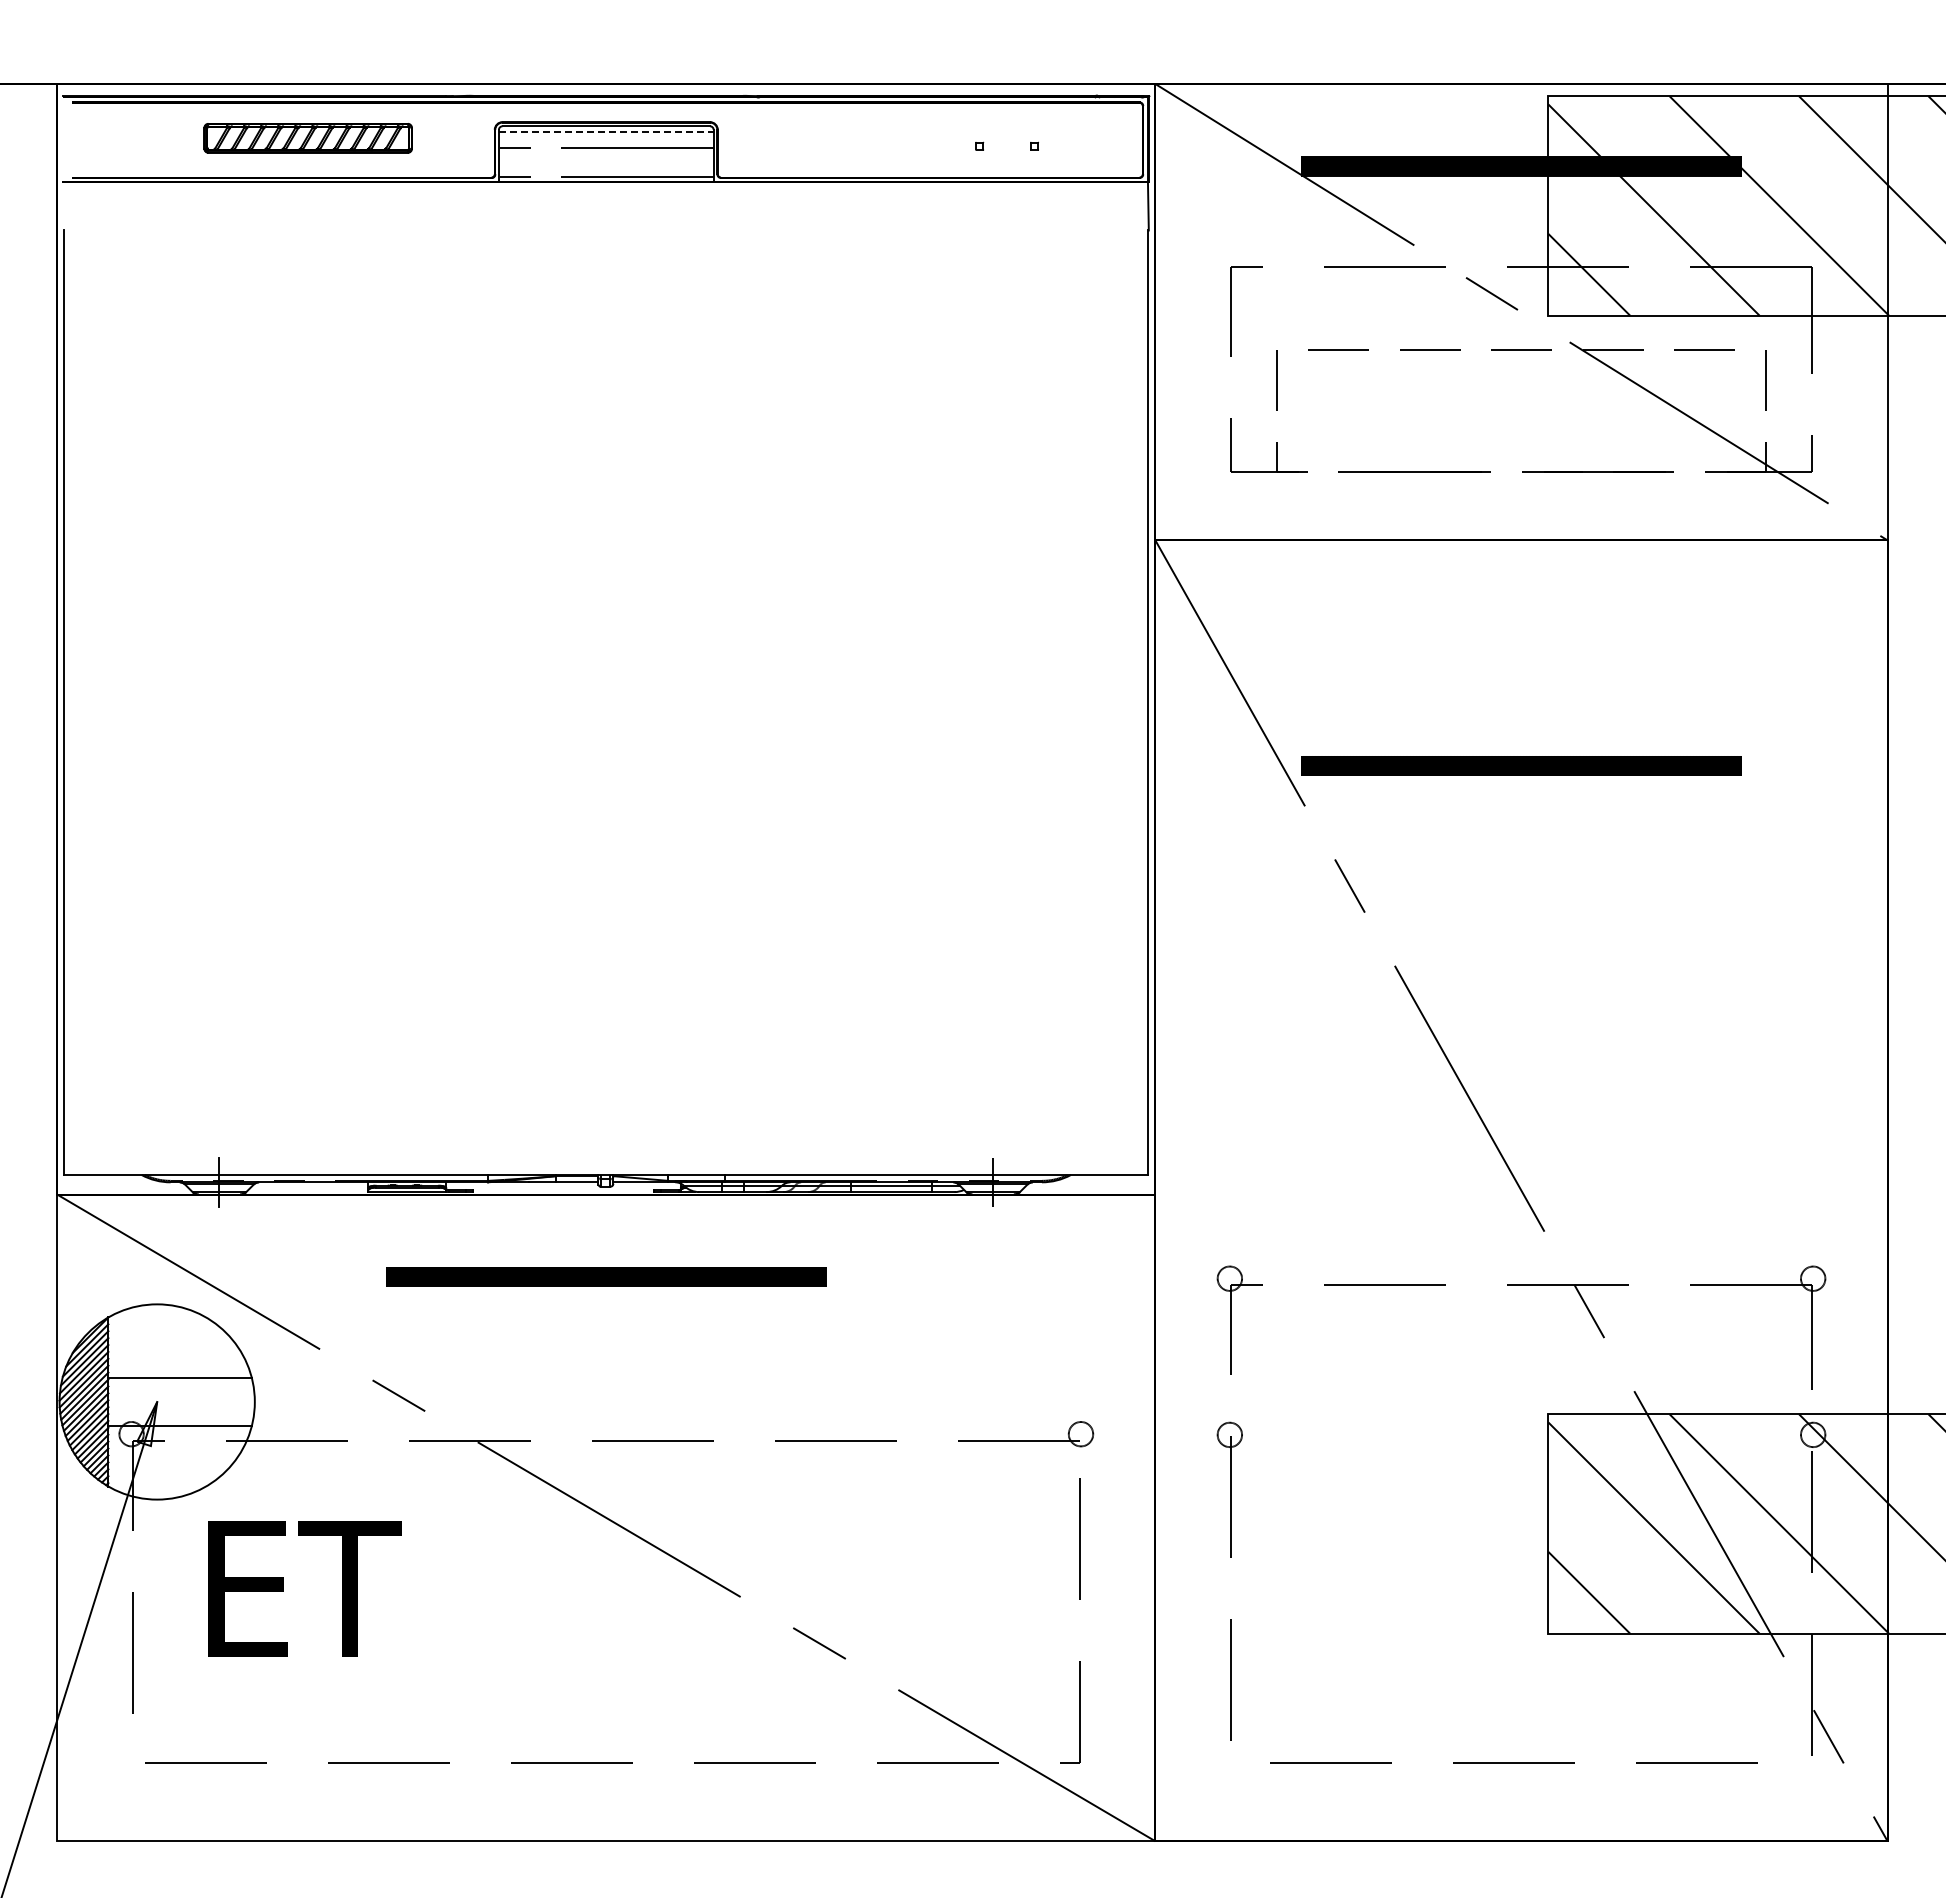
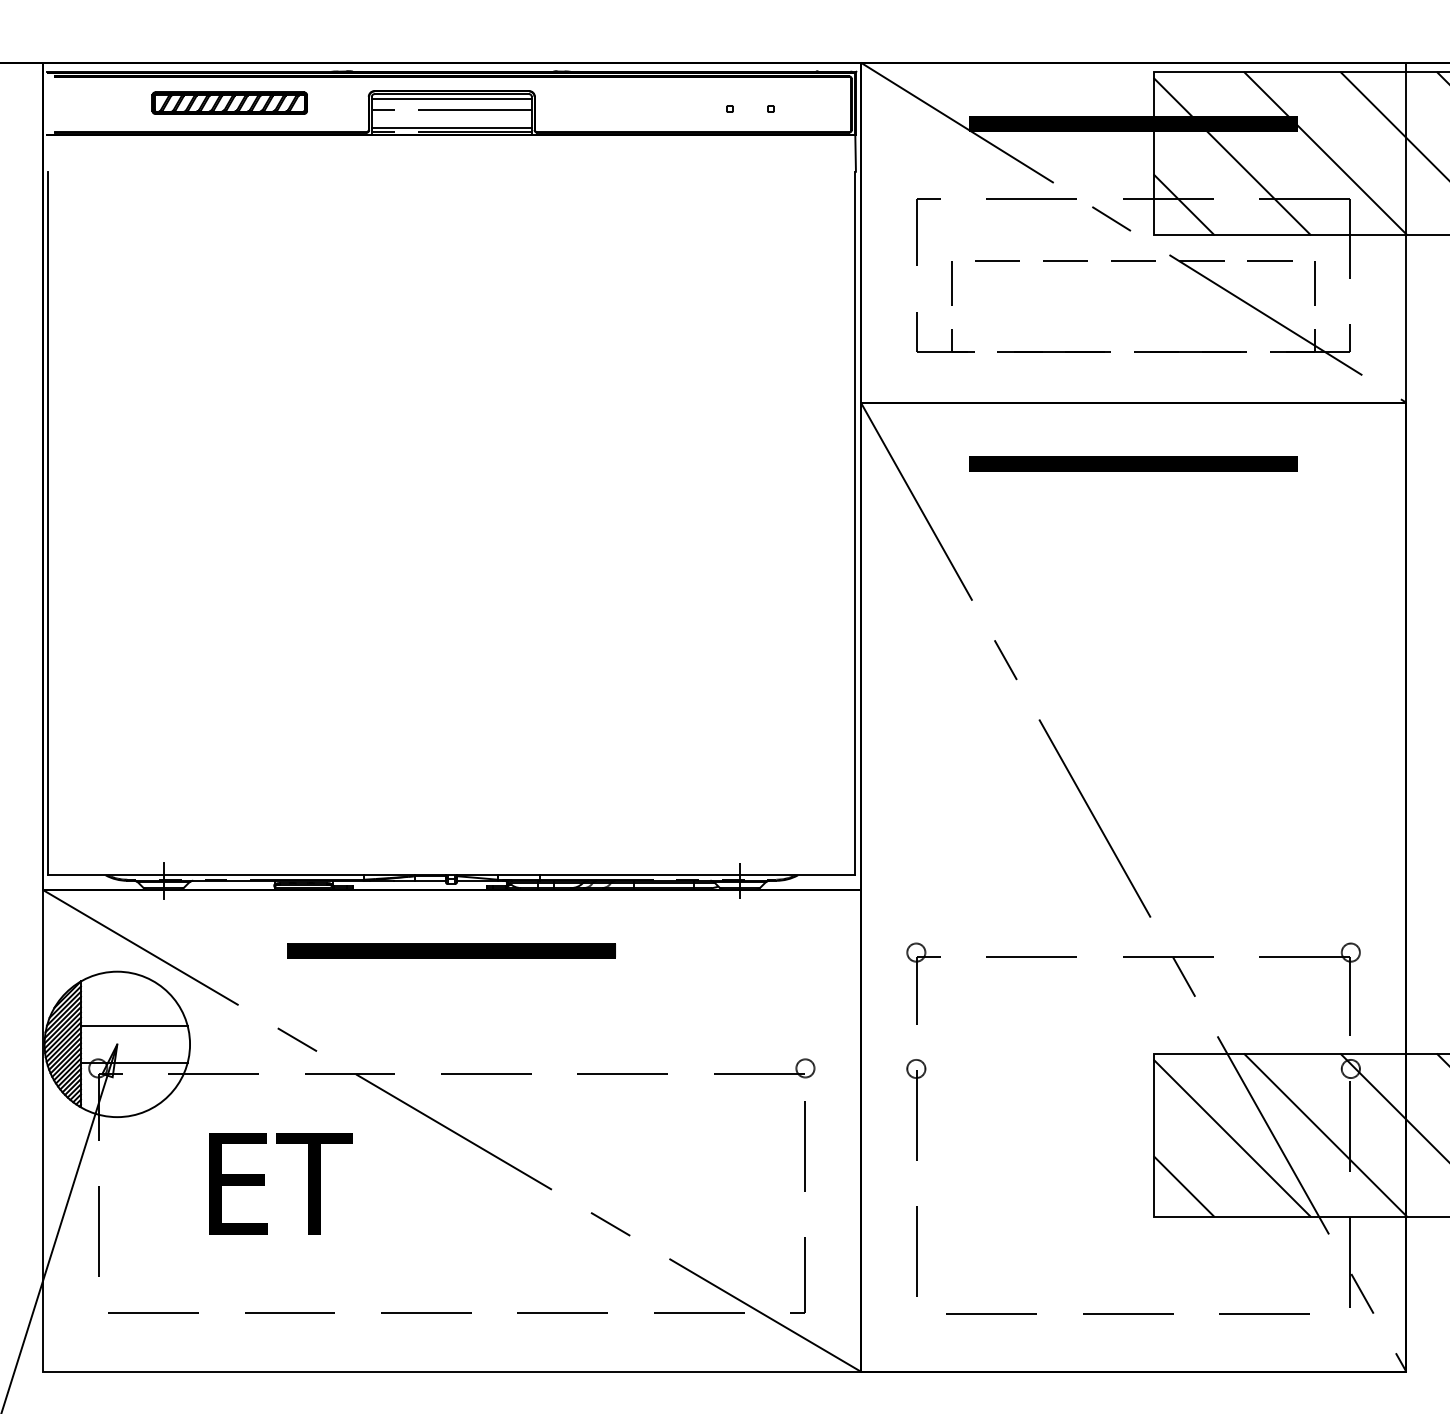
line: (606, 132) -> (451, 98), dashed -> solid
line: (605, 171) -> (451, 127), added
part: (1521, 765) -> (1133, 463), moved
text: (304, 1588) -> (280, 1183), moved

